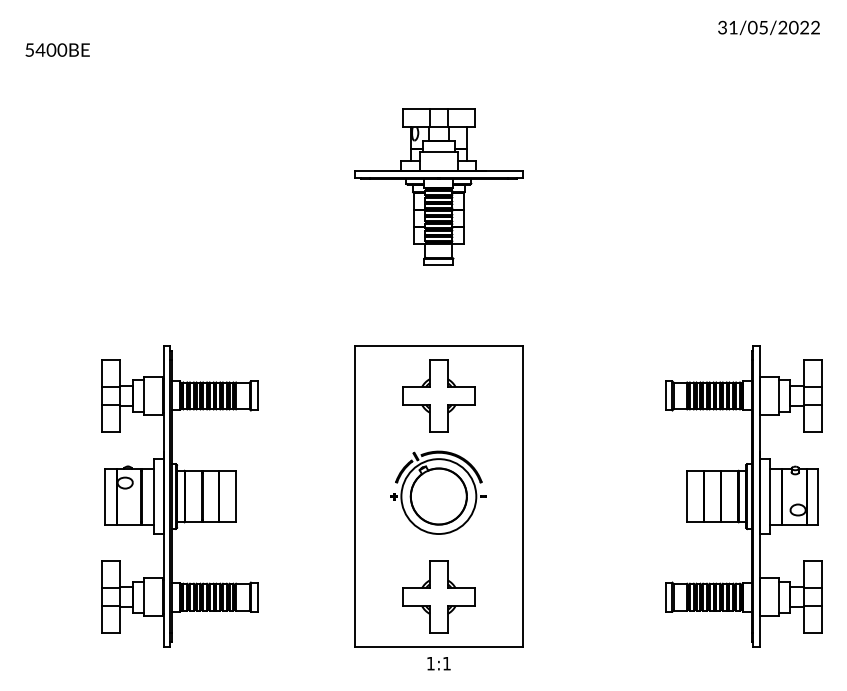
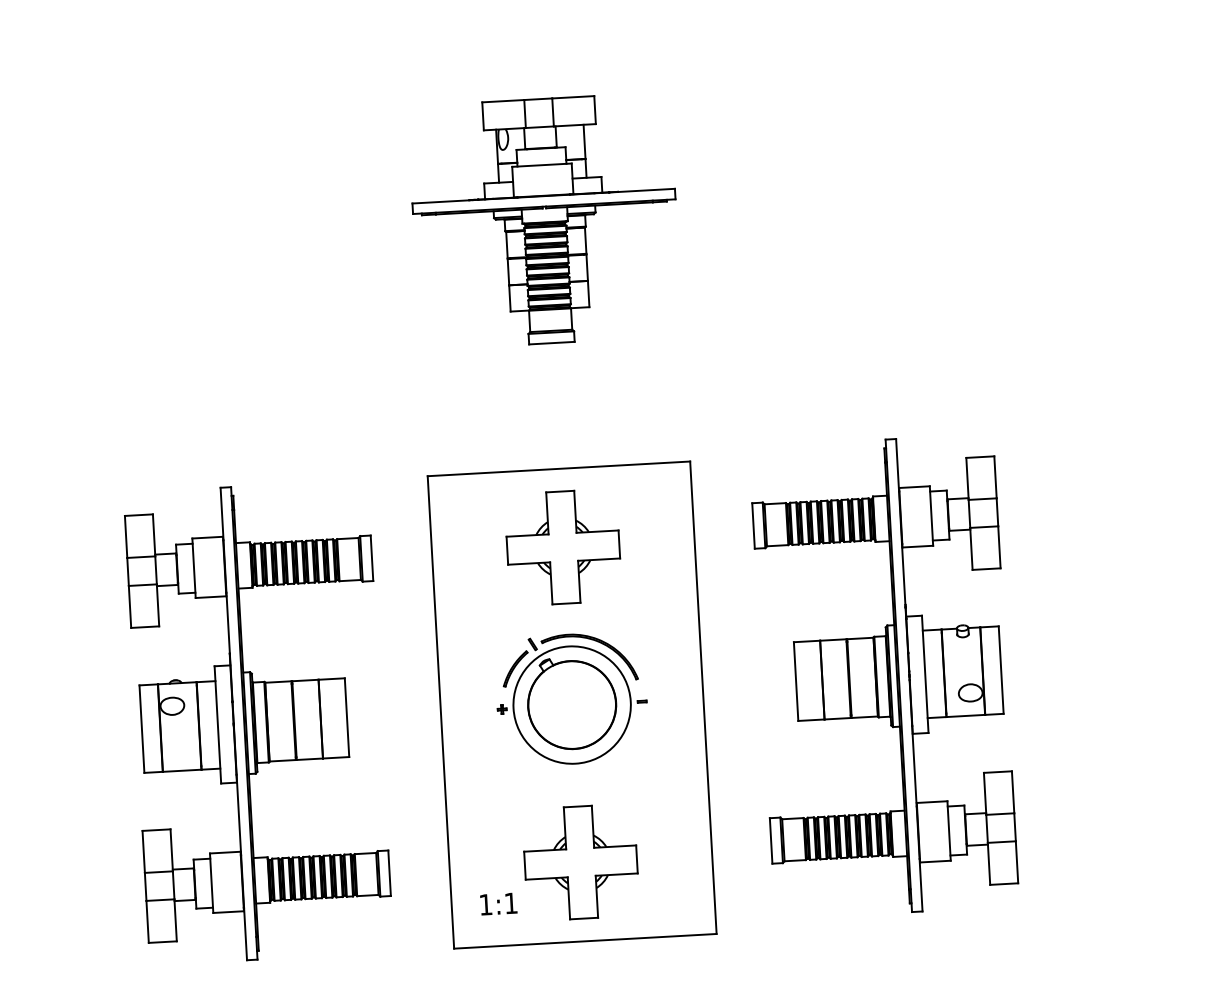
part: (179, 496) -> (258, 722), moved
part: (743, 496) -> (884, 676), moved
text: (438, 663) -> (497, 903), moved

